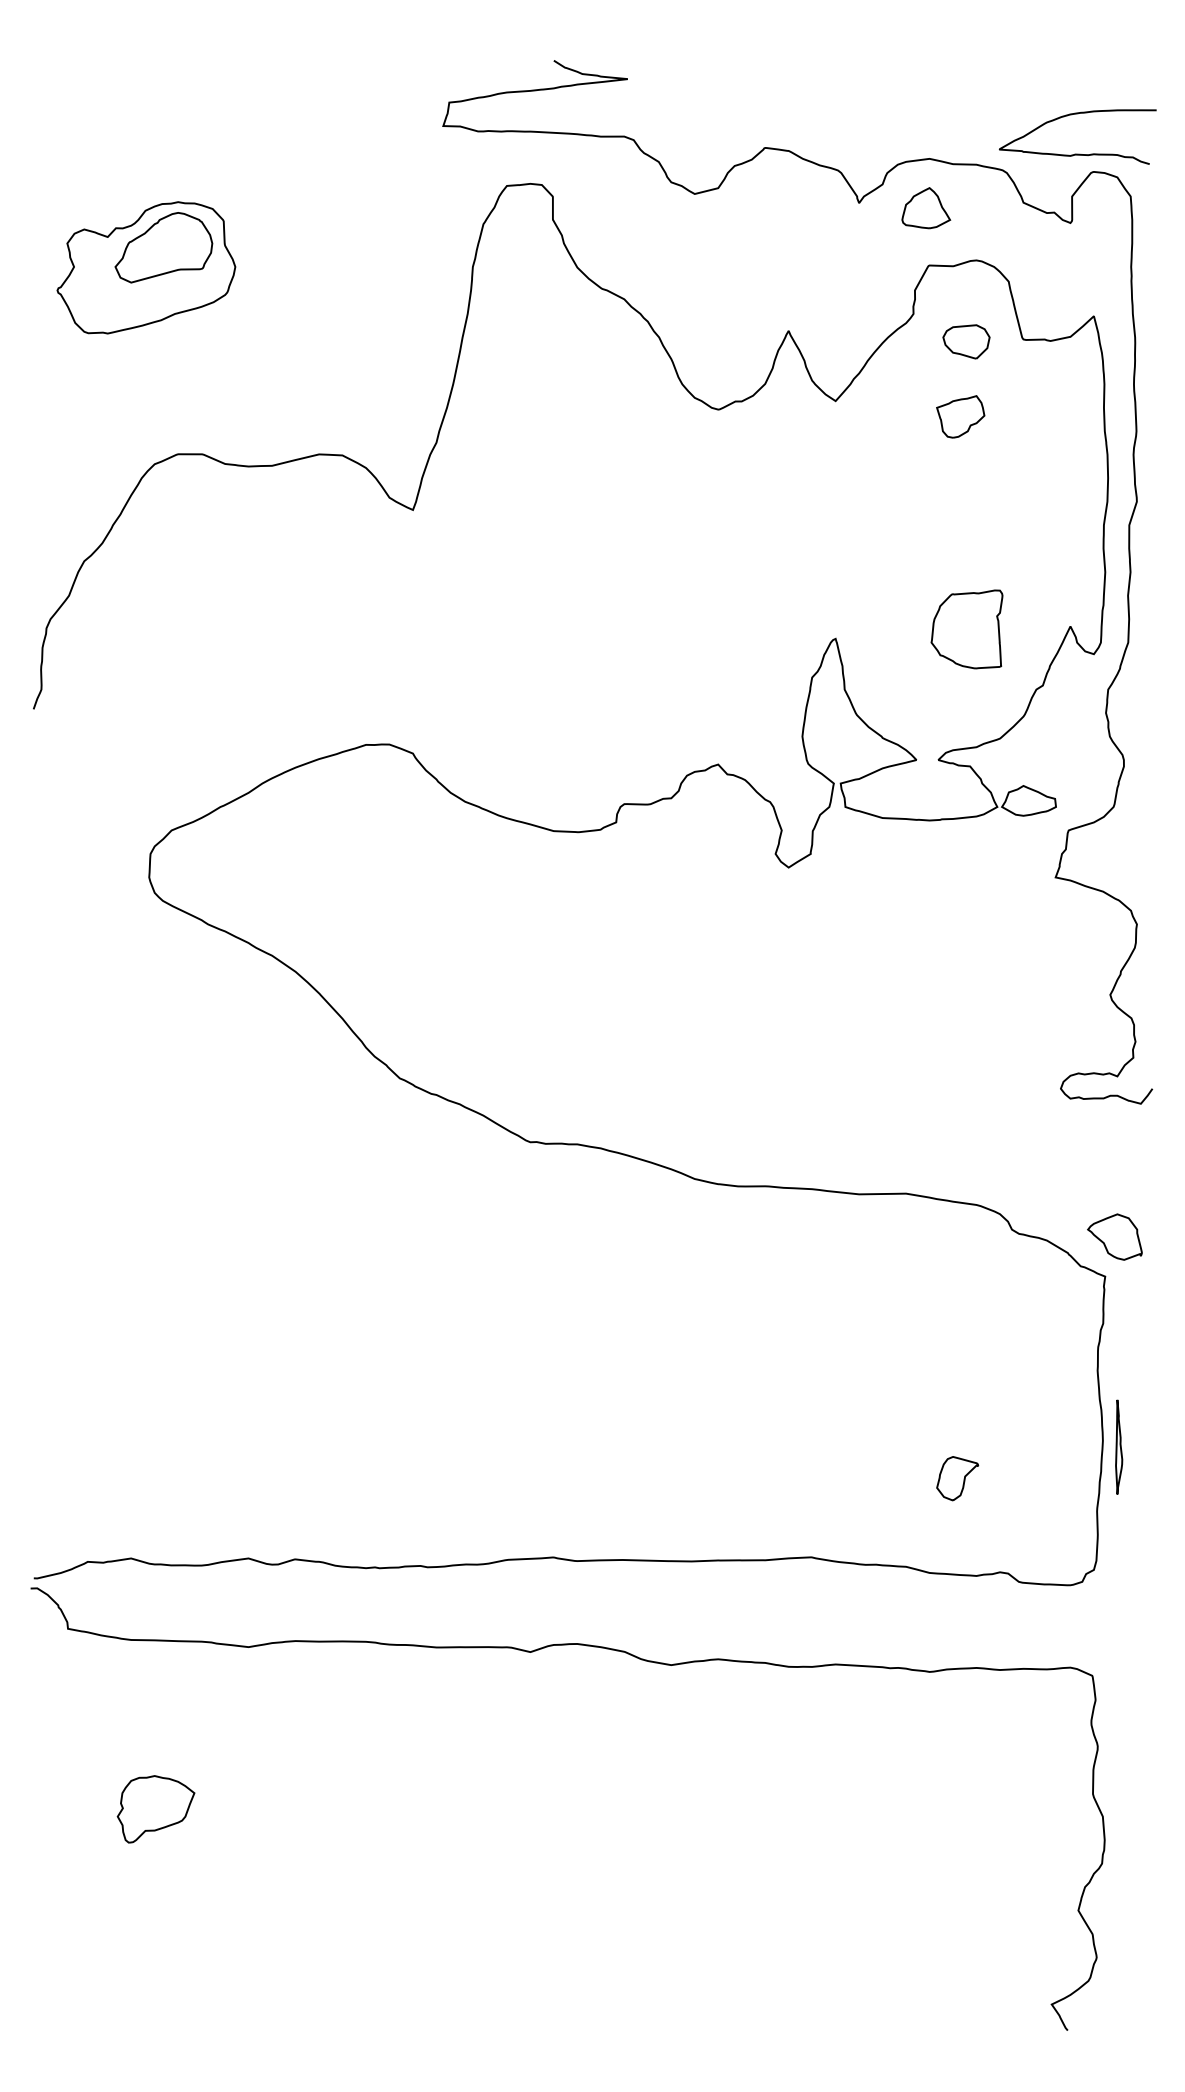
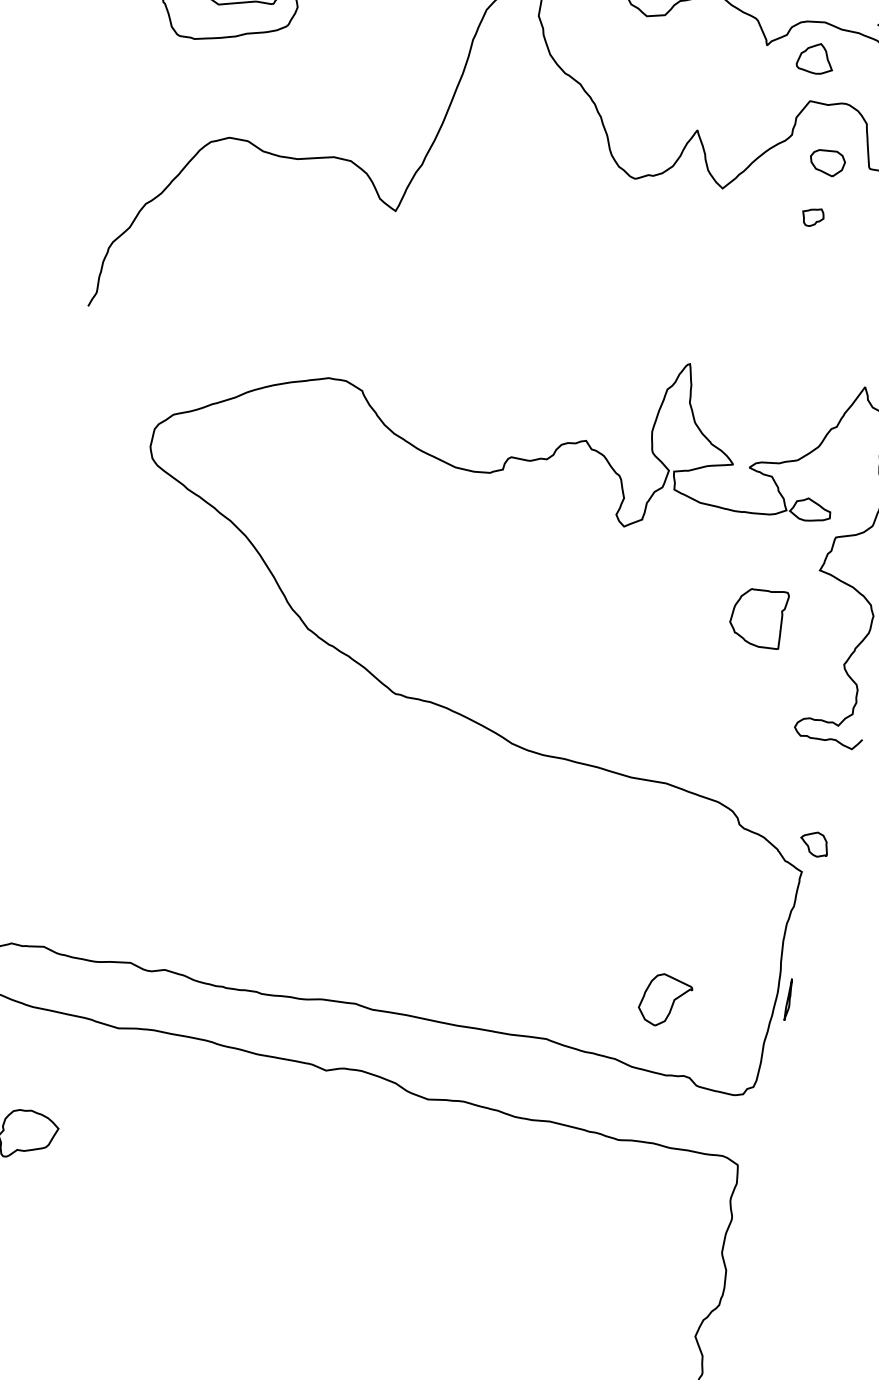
part: (960, 416) -> (812, 216), size x0.6
part: (966, 629) -> (757, 616), moved
part: (1114, 1236) -> (814, 843), size x0.7
part: (1119, 1446) -> (789, 999), size x0.6
part: (957, 1478) -> (665, 1000), size x1.6

